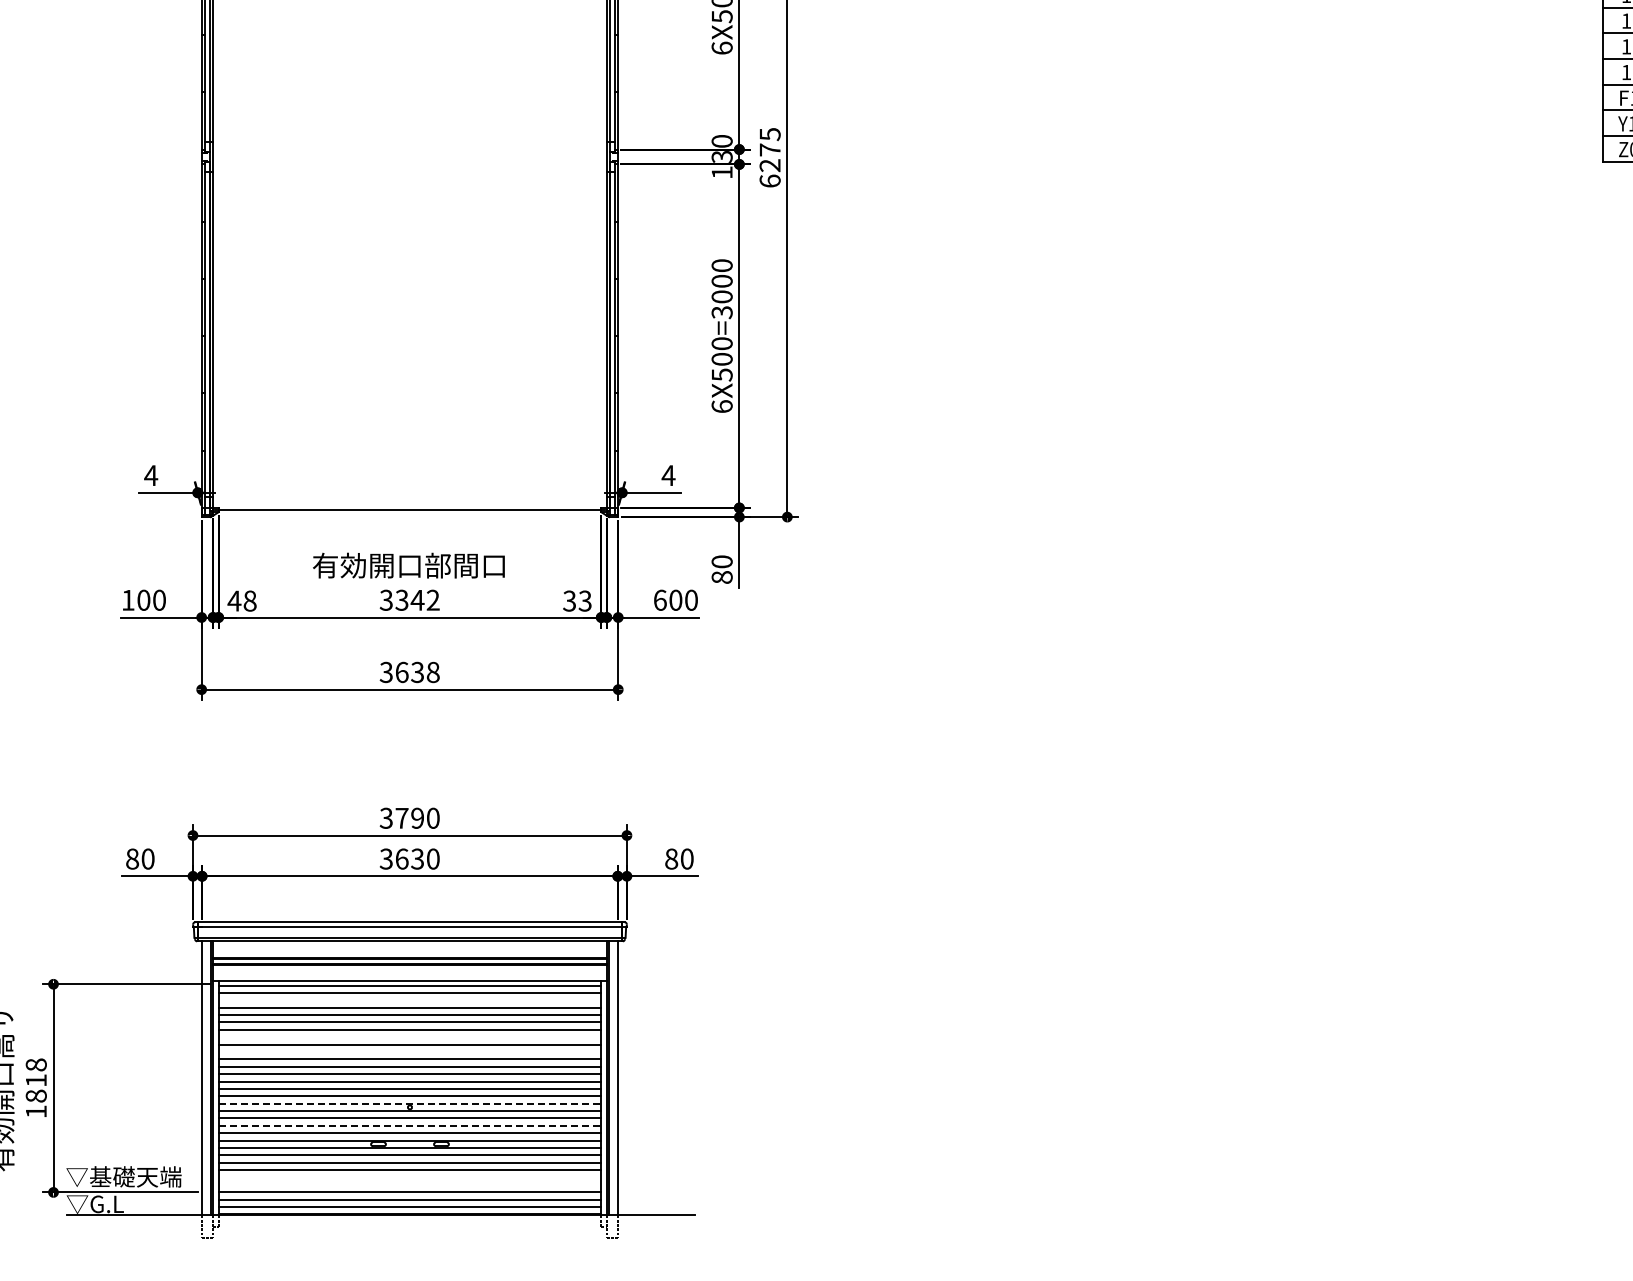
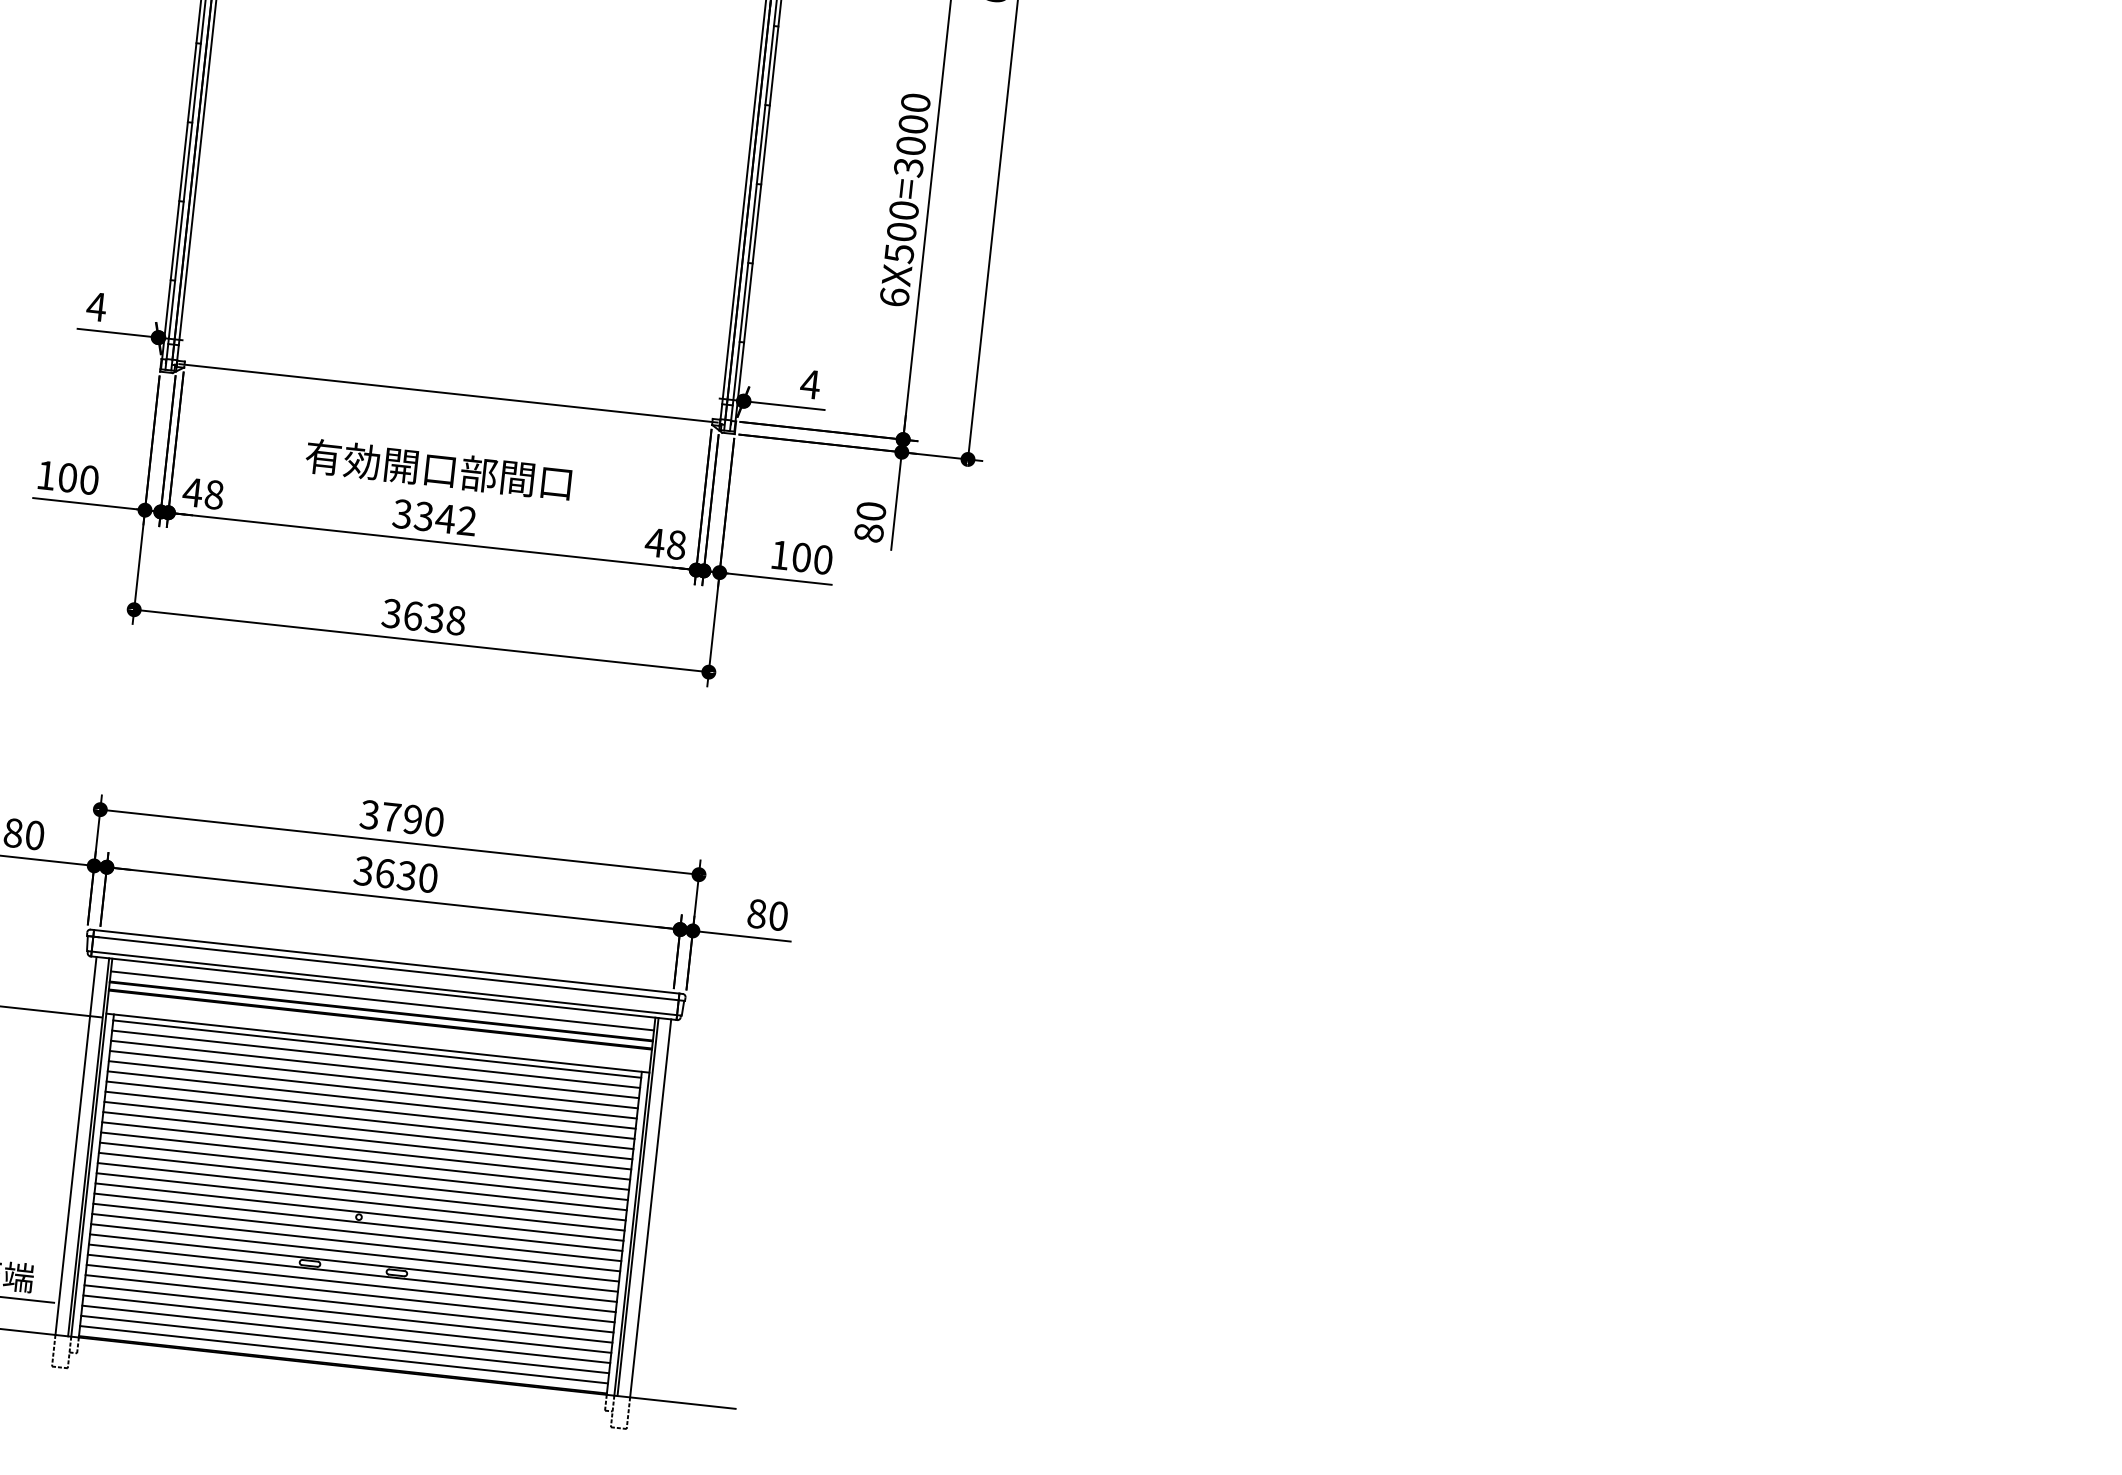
text: (660, 599) -> (780, 554), 600 -> 100
text: (576, 600) -> (664, 542), 33 -> 48
line: (409, 950) -> (381, 1000), added
line: (409, 1000) -> (374, 1069), added
line: (409, 1037) -> (368, 1120), added
line: (409, 1051) -> (366, 1140), added
line: (410, 1103) -> (360, 1211), dashed -> solid
line: (410, 1125) -> (356, 1242), dashed -> solid
line: (409, 1177) -> (347, 1313), added
line: (409, 1184) -> (346, 1323), added

